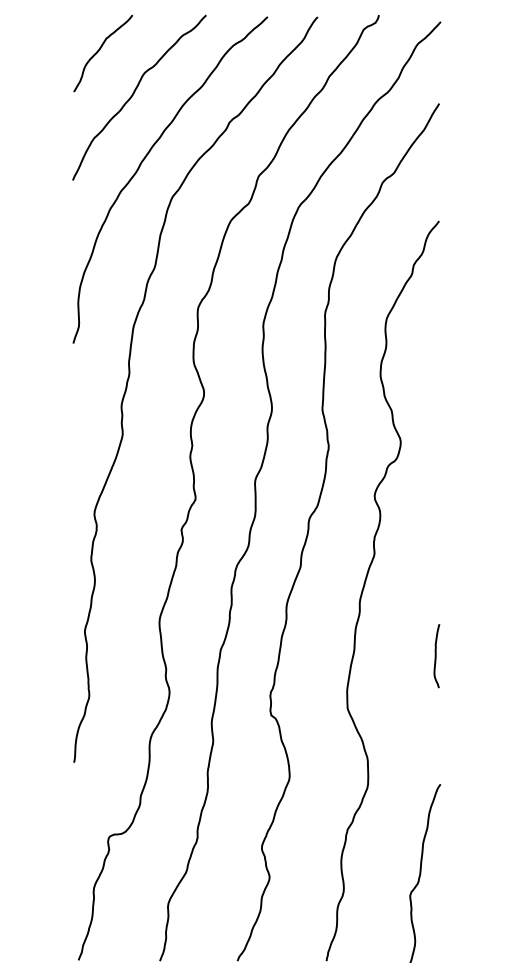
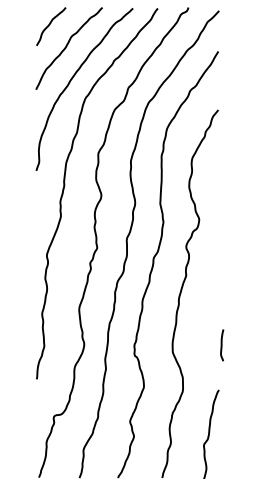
curve: (437, 656) -> (222, 345), moved

